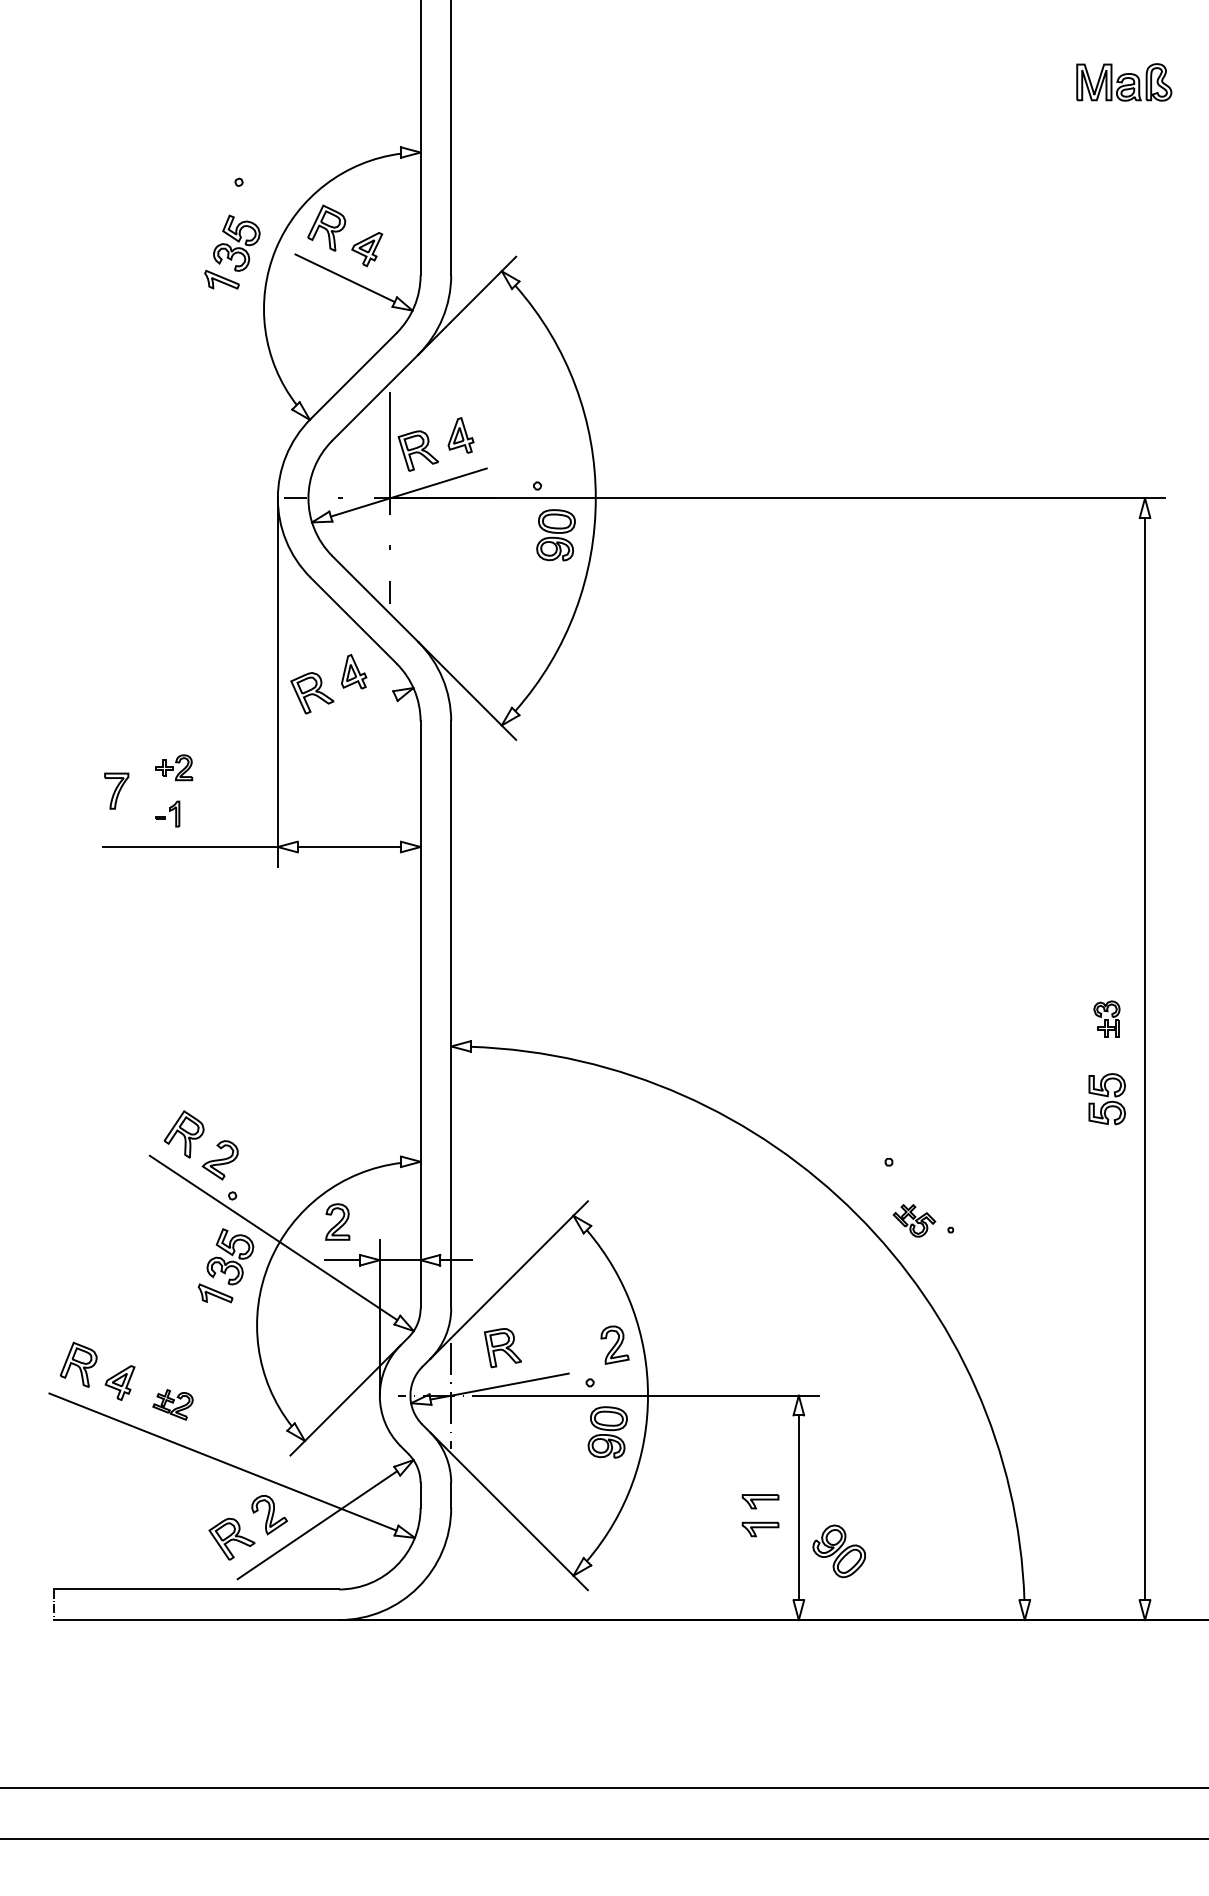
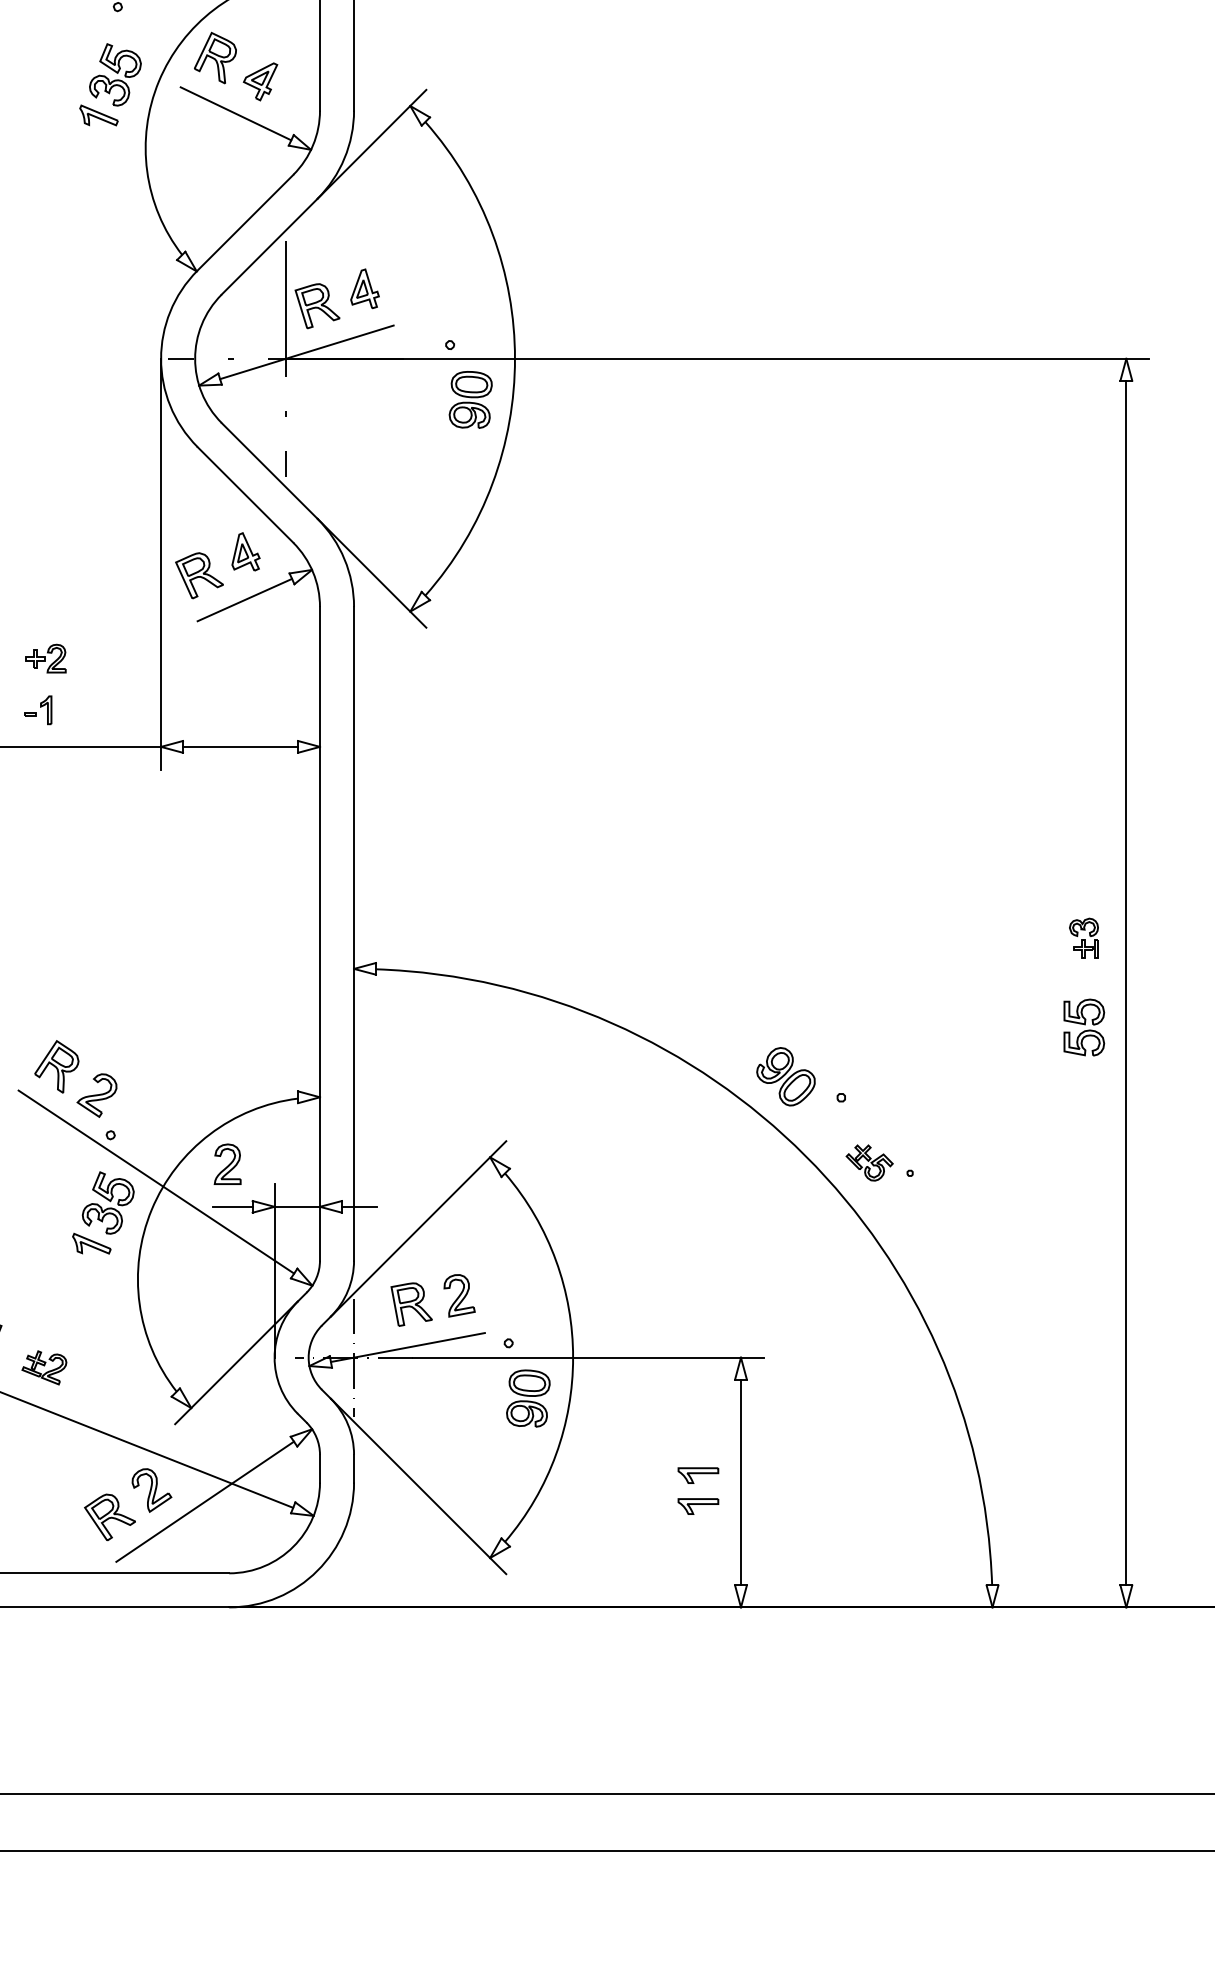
line: (352, 715) -> (244, 600), added
part: (614, 1344) -> (459, 1295), moved
part: (838, 1551) -> (785, 1076), moved

